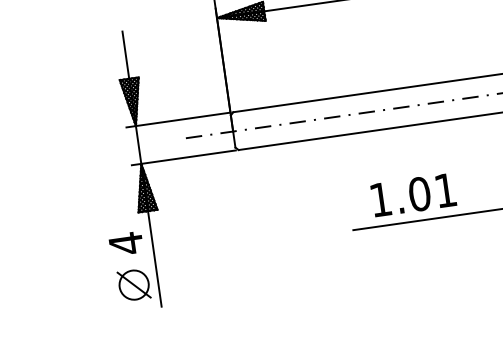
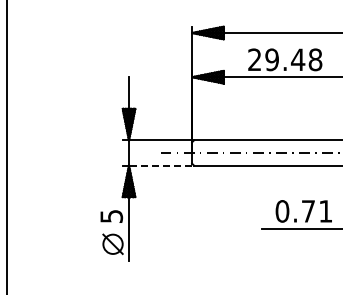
line: (188, 157) -> (160, 165), solid -> dashed
text: (400, 197) -> (295, 211), 1.01 -> 0.71
text: (125, 243) -> (111, 216), 4 -> 5

